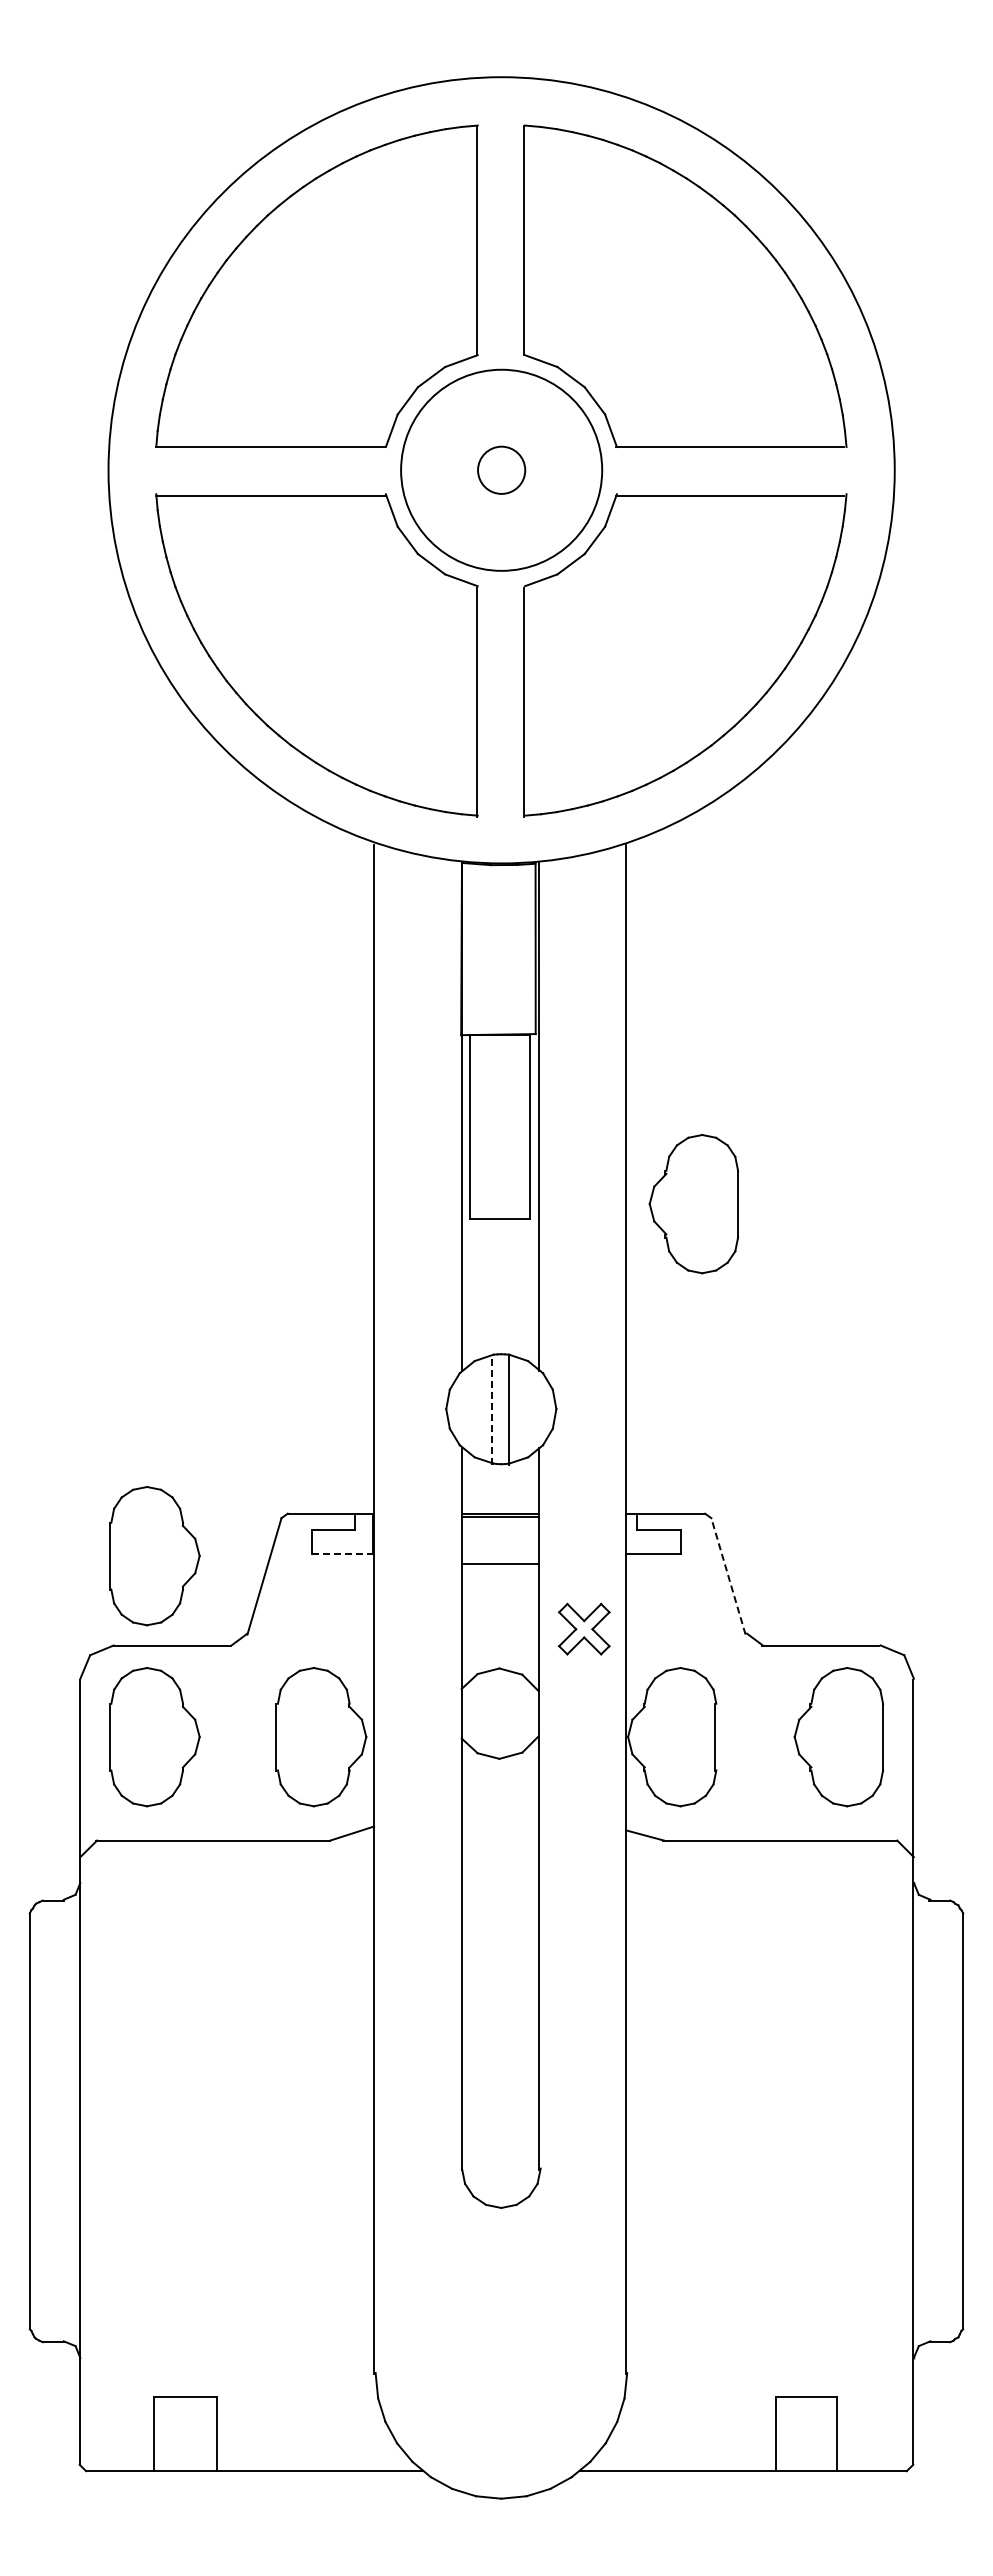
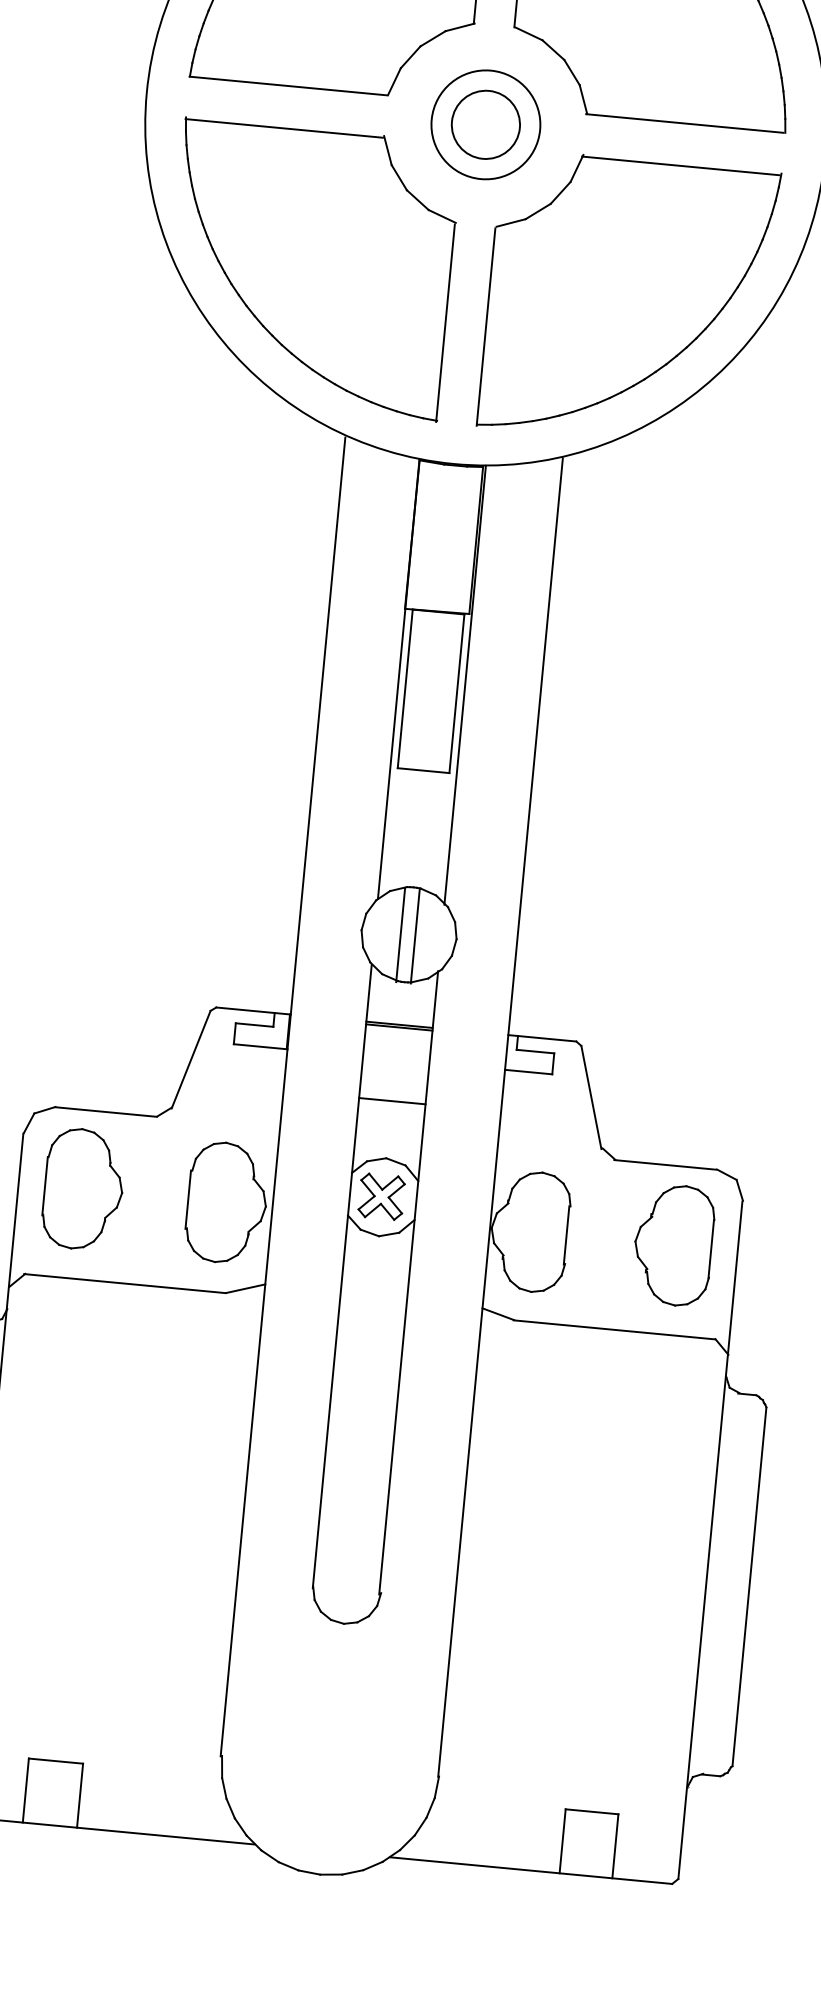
circle: (501, 469) -> (485, 124), size x1.67
circle: (501, 470) -> (485, 125), size x0.62
part: (693, 1204) -> (591, 773), removed
line: (491, 1410) -> (400, 935), dashed -> solid
line: (342, 1553) -> (260, 1046), dashed -> solid
part: (154, 1556) -> (97, 1033), removed
line: (499, 1564) -> (391, 1101), moved
line: (728, 1576) -> (591, 1097), dashed -> solid
part: (584, 1628) -> (381, 1196), moved

